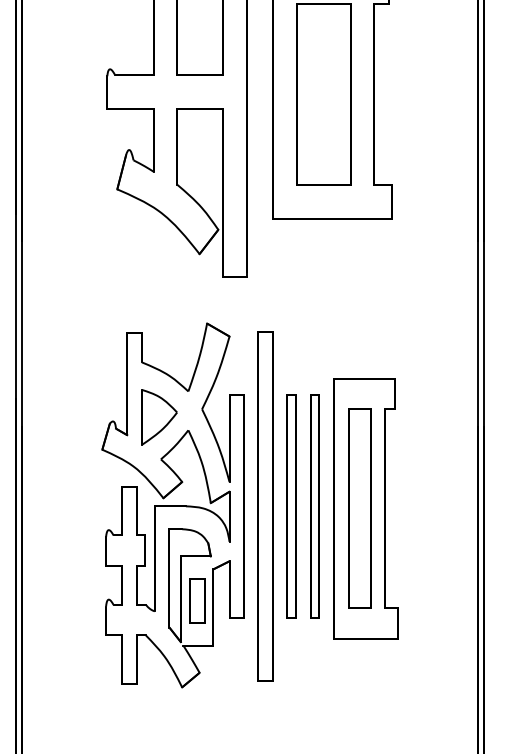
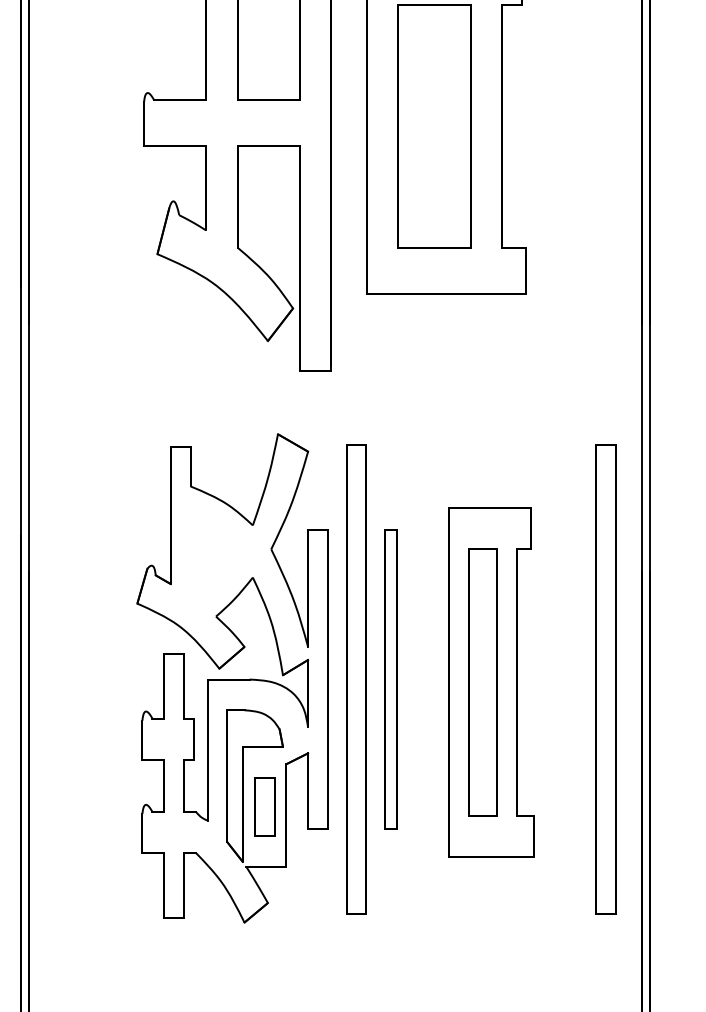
part: (159, 417) -> (214, 560), removed
part: (314, 506) -> (422, 679), removed
part: (451, 506) -> (606, 679), added

